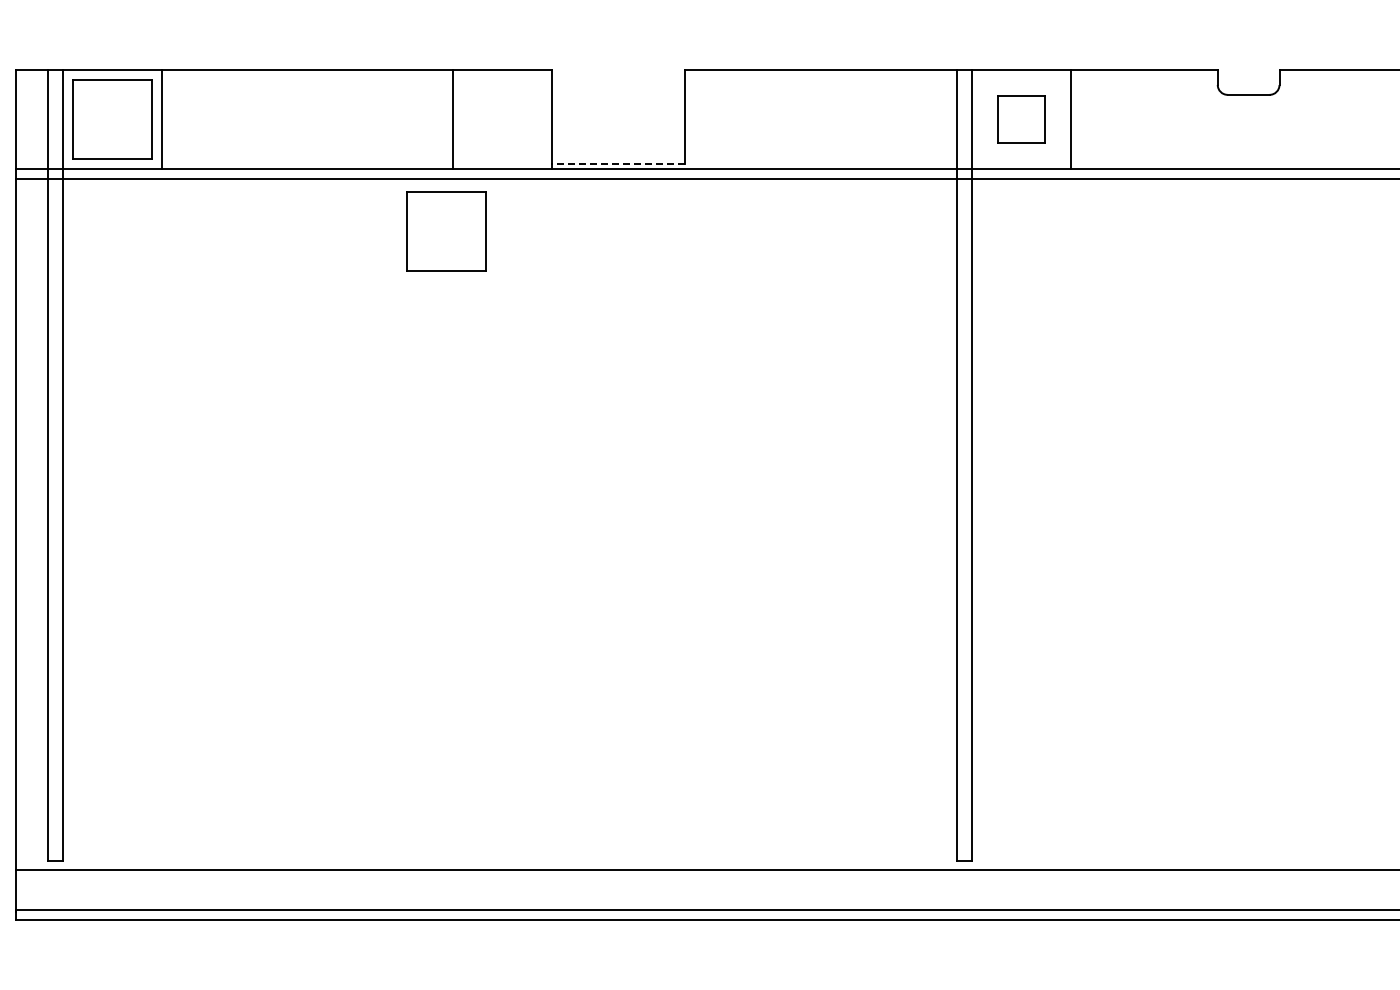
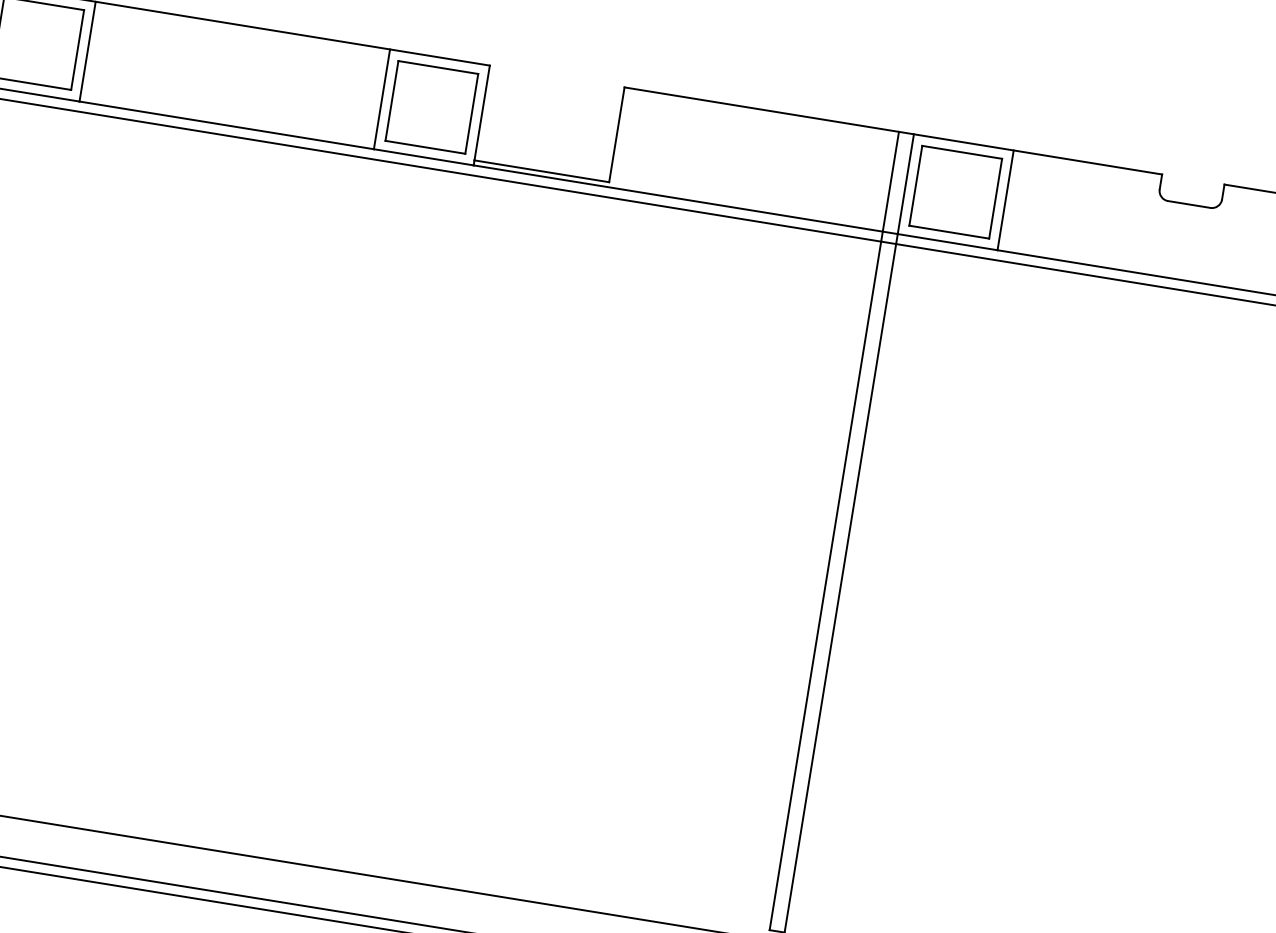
part: (1021, 119) -> (955, 192), size x1.67
line: (618, 164) -> (541, 171), dashed -> solid
part: (446, 231) -> (431, 107), moved

